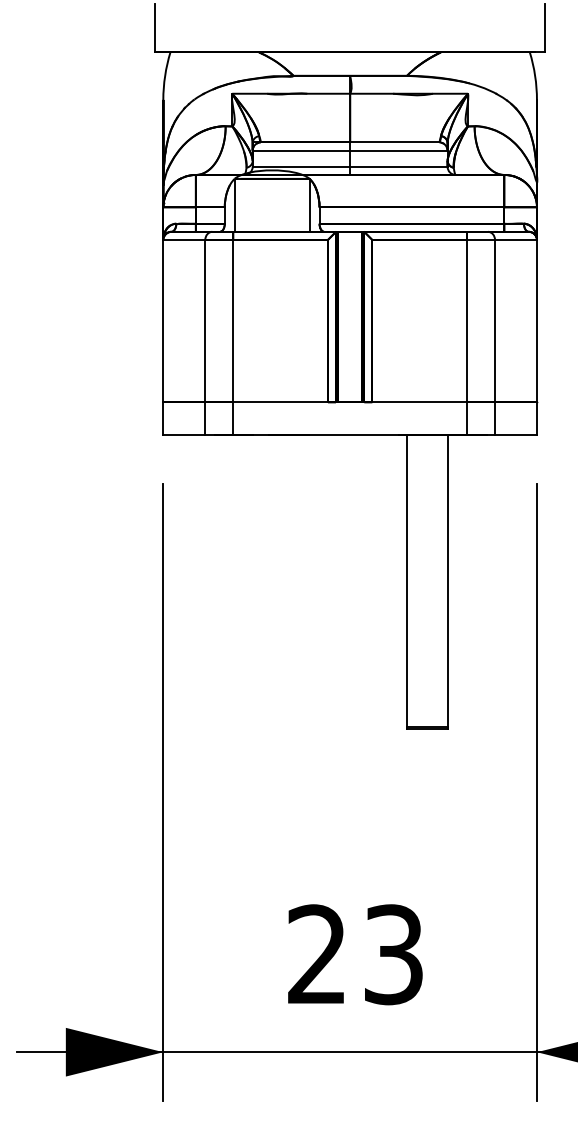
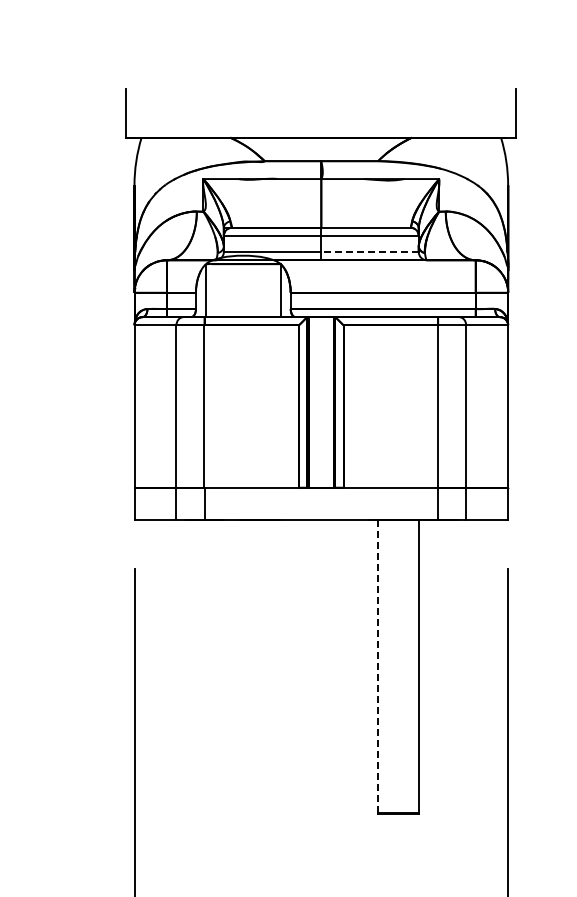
line: (398, 166) -> (369, 251), solid -> dashed
line: (407, 580) -> (378, 665), solid -> dashed

